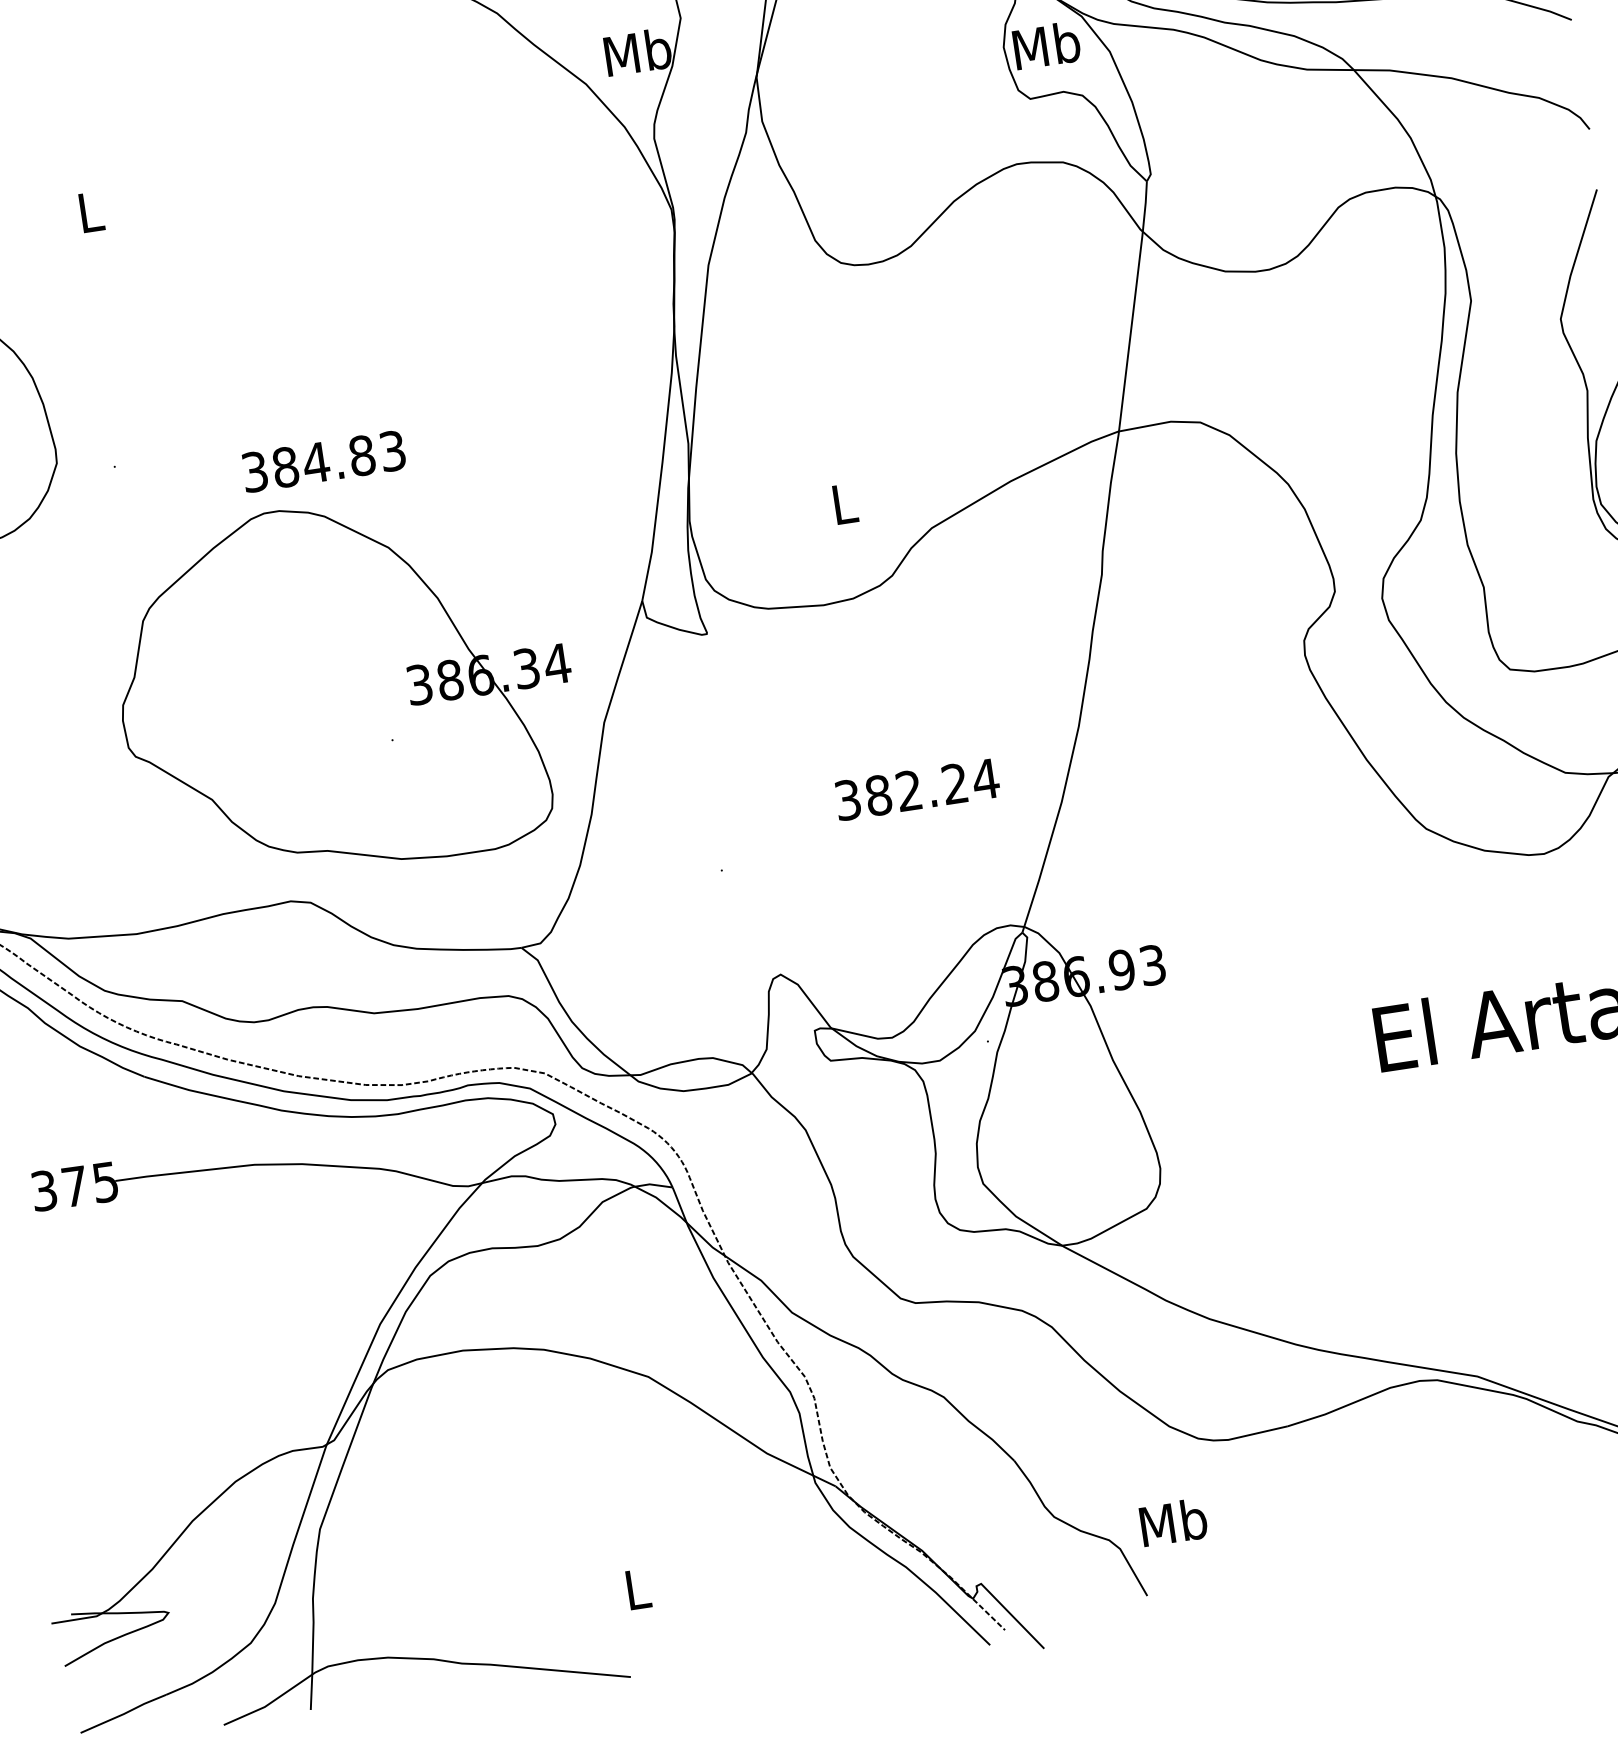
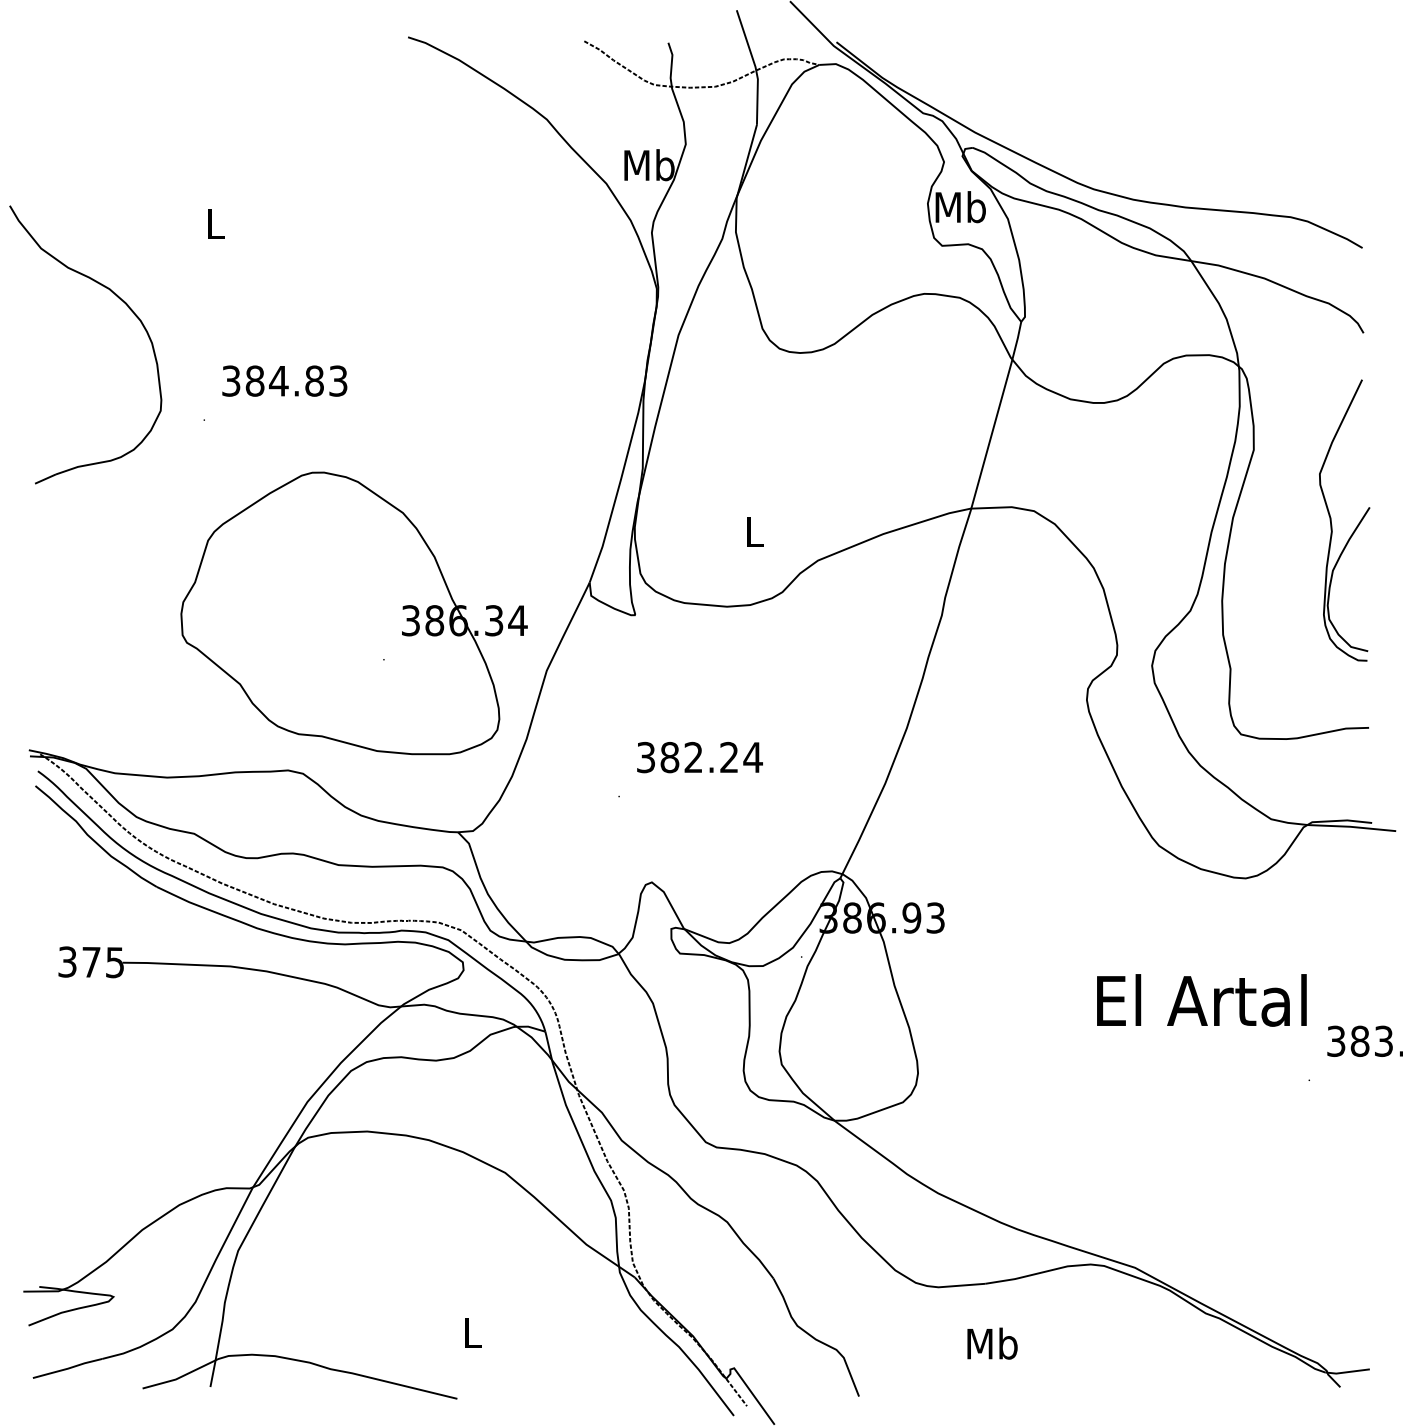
text: (323, 460) -> (284, 380), moved
text: (916, 789) -> (699, 757), moved
text: (1173, 1522) -> (992, 1343), moved

